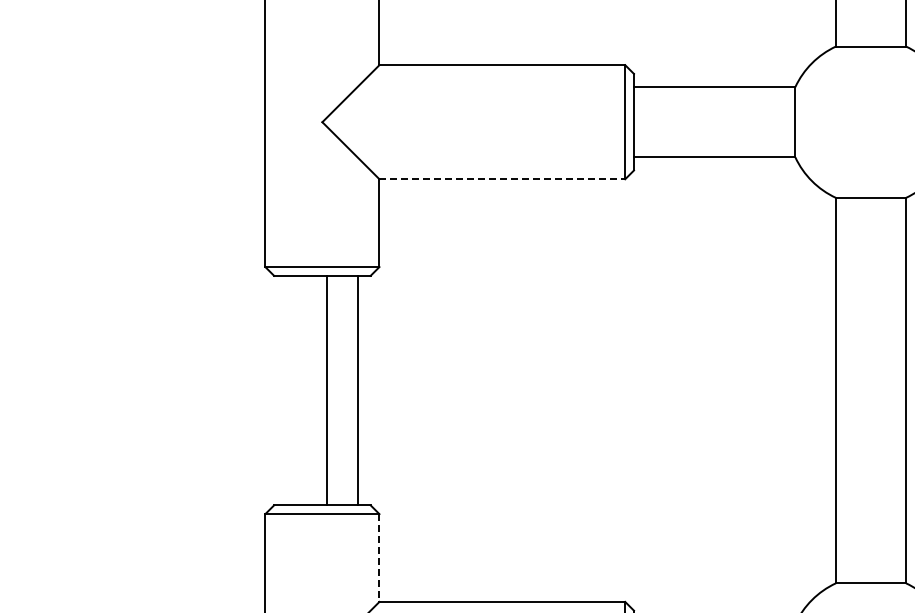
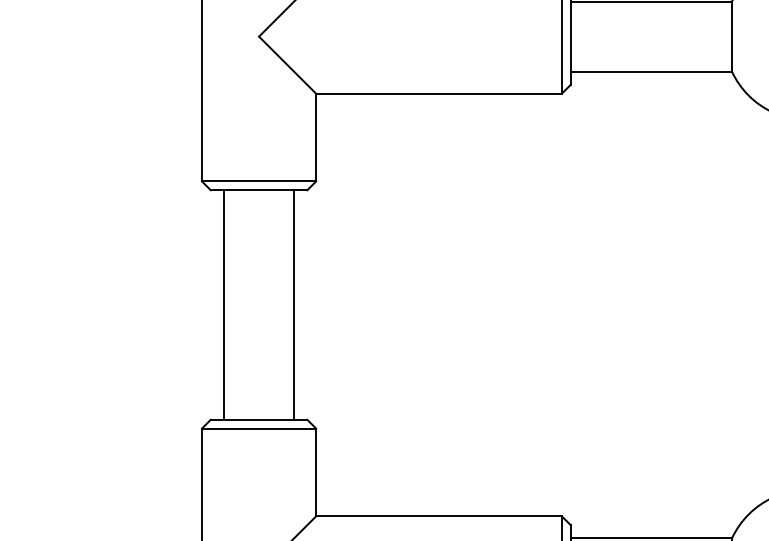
line: (502, 179) -> (439, 93), dashed -> solid
line: (327, 390) -> (224, 304), moved
line: (379, 558) -> (316, 472), dashed -> solid

